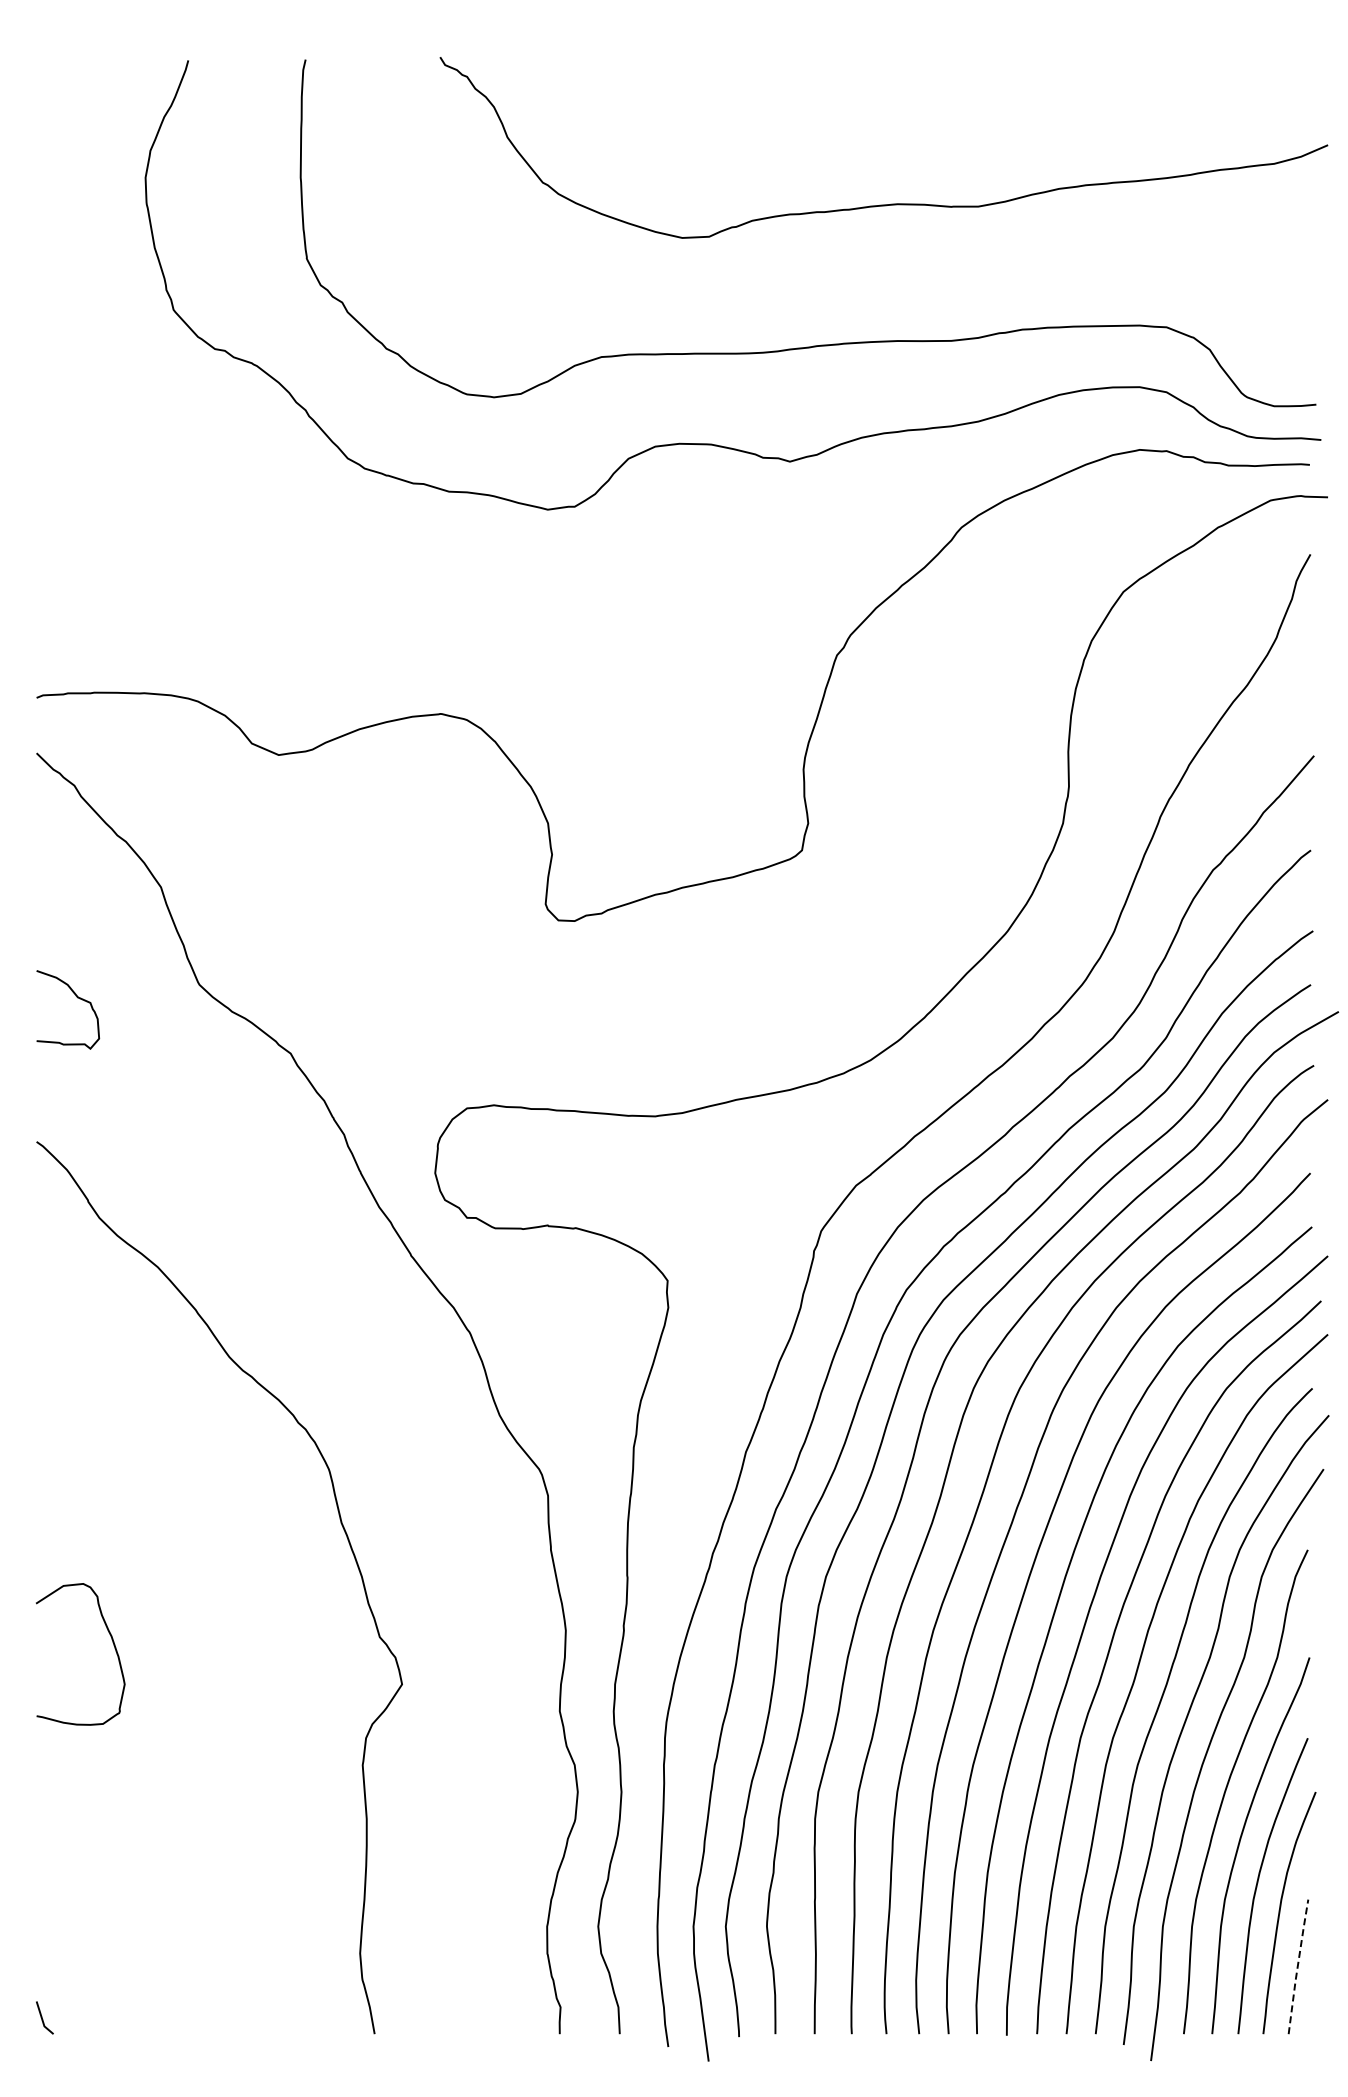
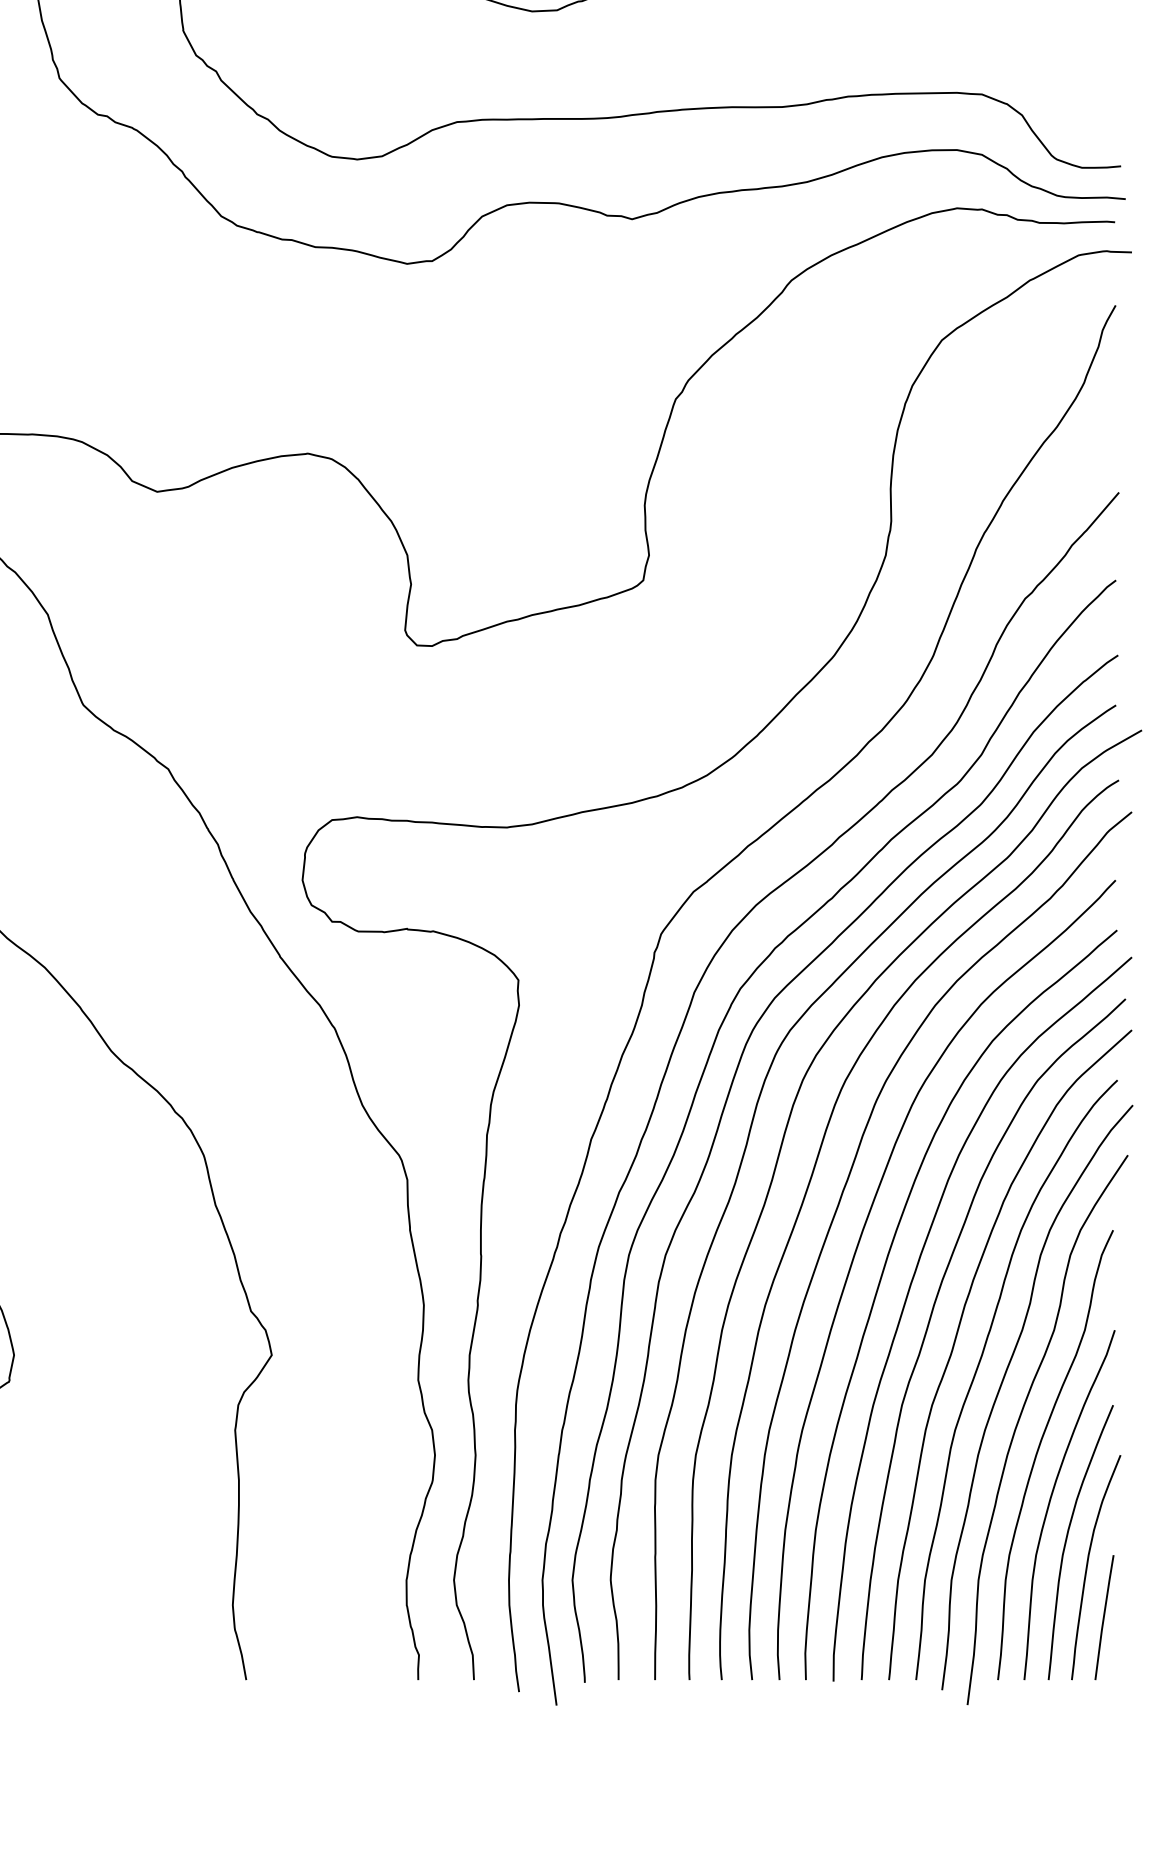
line: (1297, 1966) -> (1103, 1617), dashed -> solid

